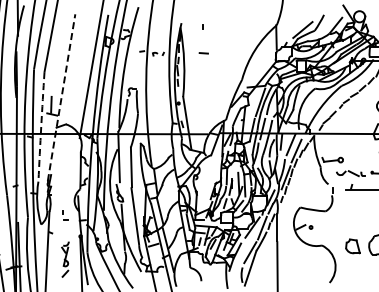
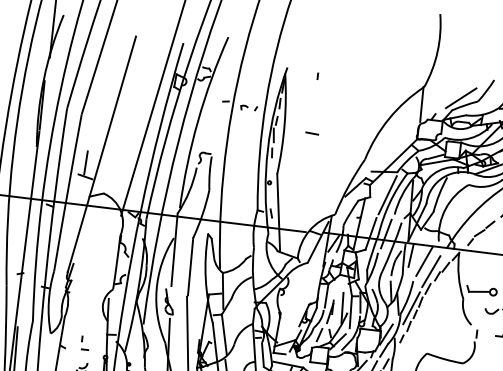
line: (203, 53) -> (311, 133), moved
line: (61, 97) -> (101, 154), dashed -> solid
arc: (41, 126) -> (68, 192), dashed -> solid
part: (65, 215) -> (85, 343), moved

